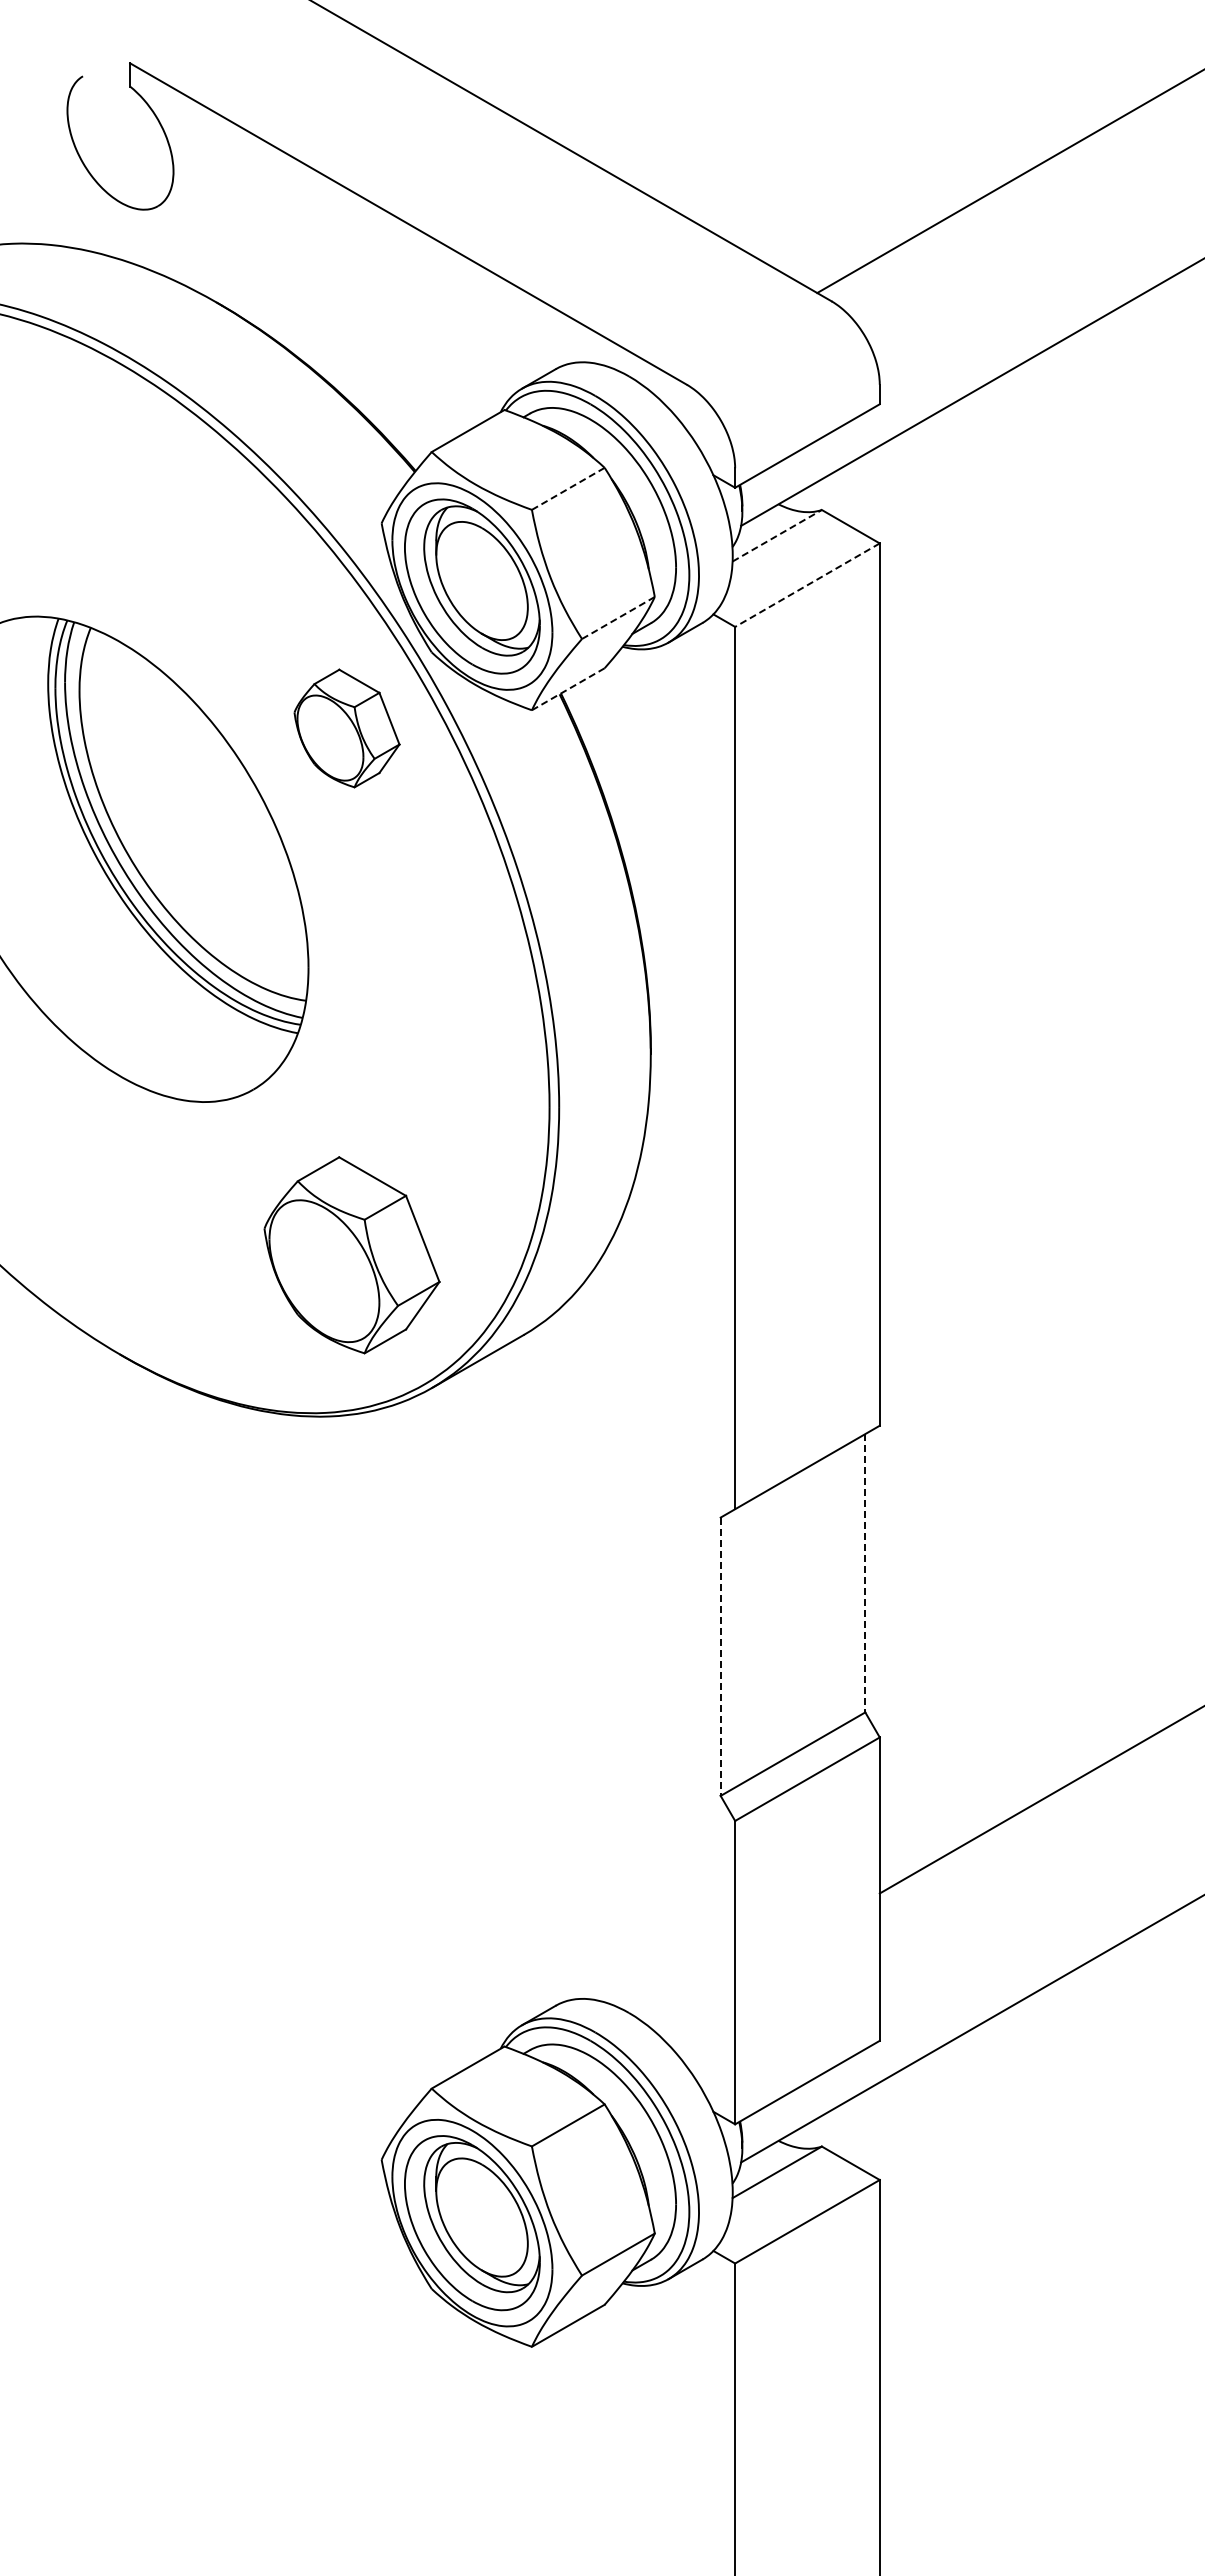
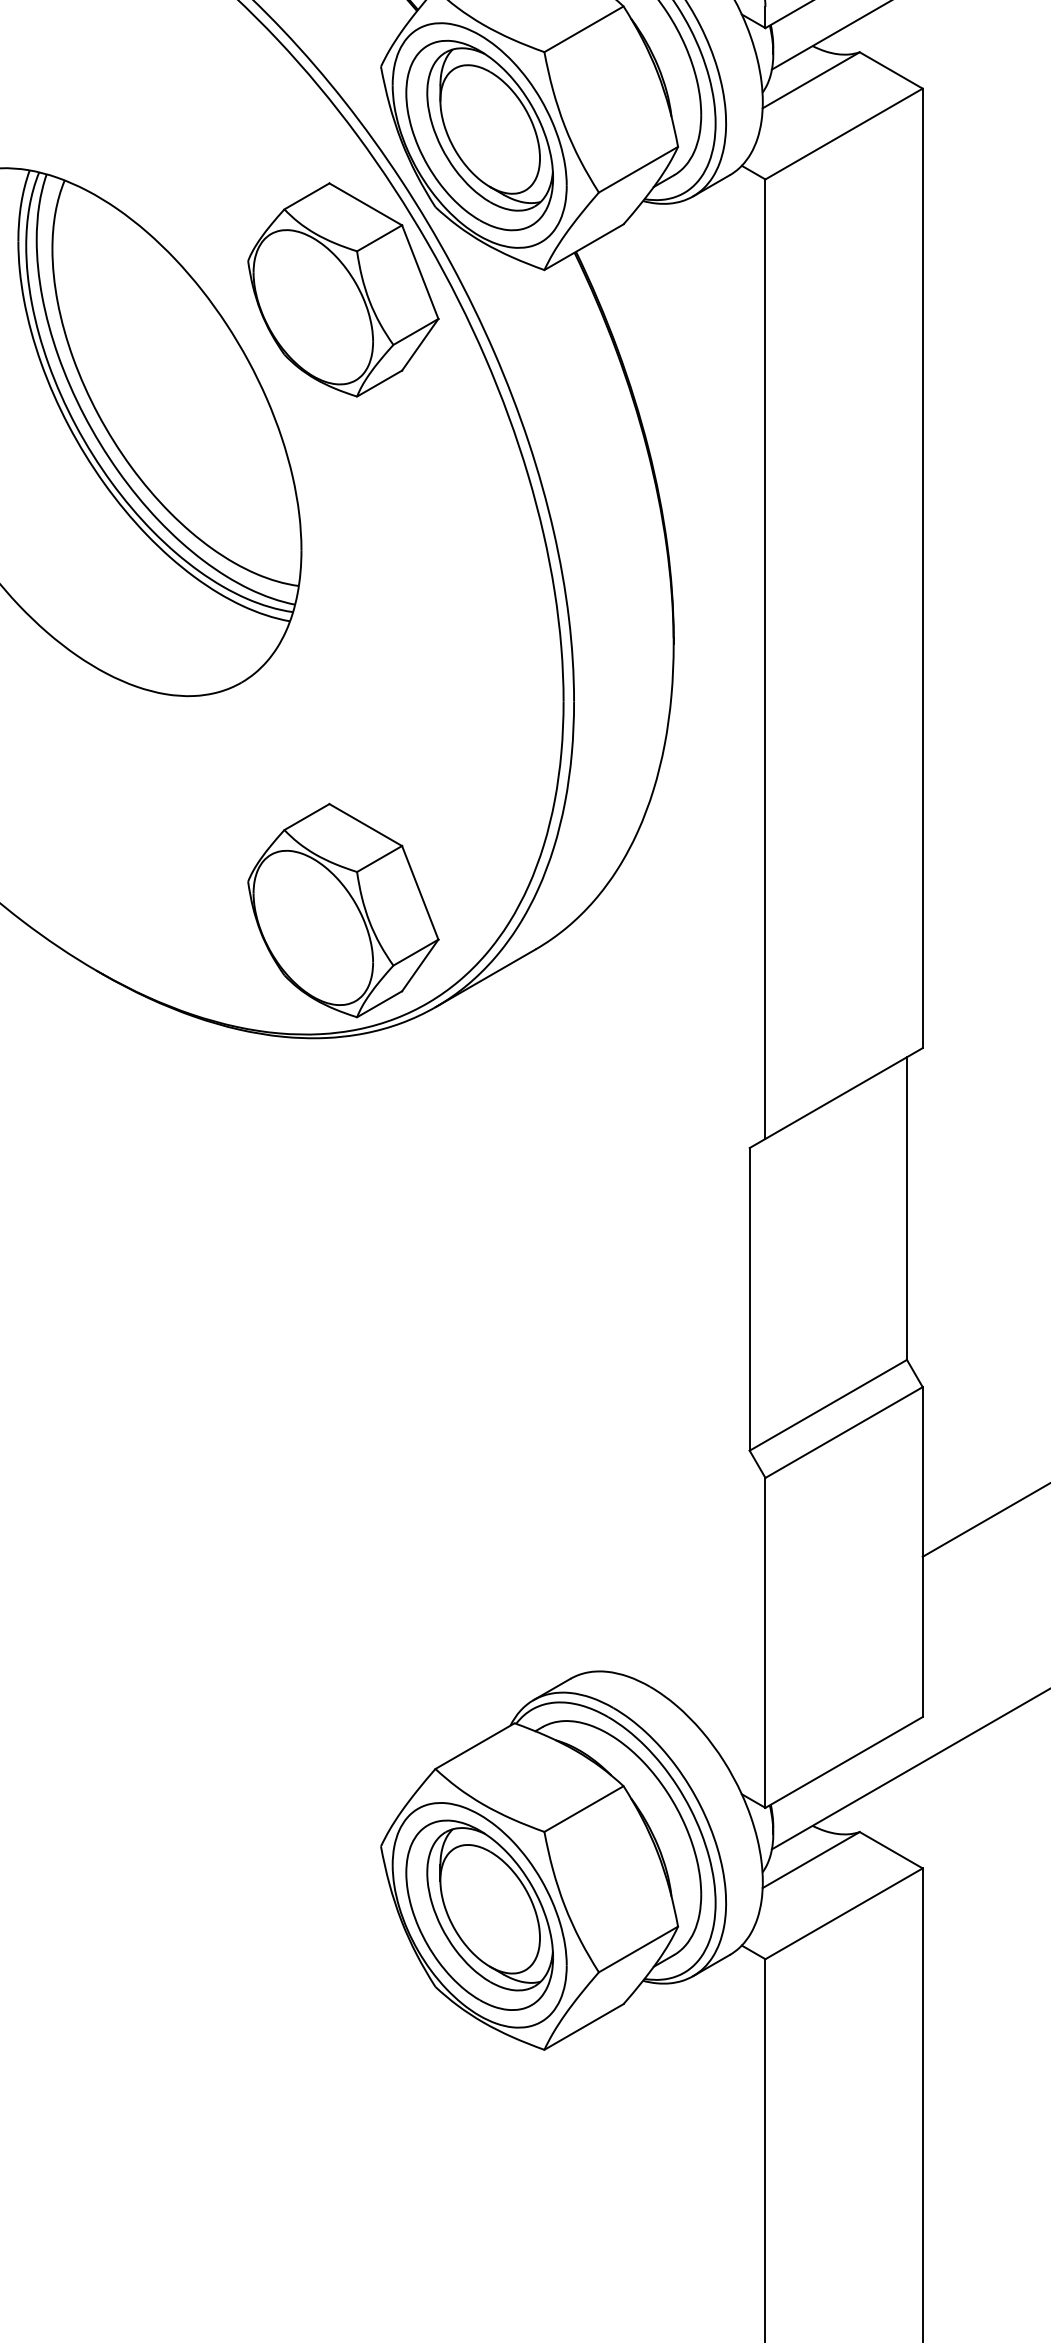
line: (568, 488) -> (584, 28), dashed -> solid
line: (777, 535) -> (811, 80), dashed -> solid
line: (807, 585) -> (844, 134), dashed -> solid
line: (618, 617) -> (638, 169), dashed -> solid
line: (568, 689) -> (584, 247), dashed -> solid
part: (346, 728) -> (342, 289), size x1.67
part: (351, 1255) -> (342, 910), moved
line: (865, 1573) -> (907, 1208), dashed -> solid
line: (720, 1657) -> (749, 1300), dashed -> solid

